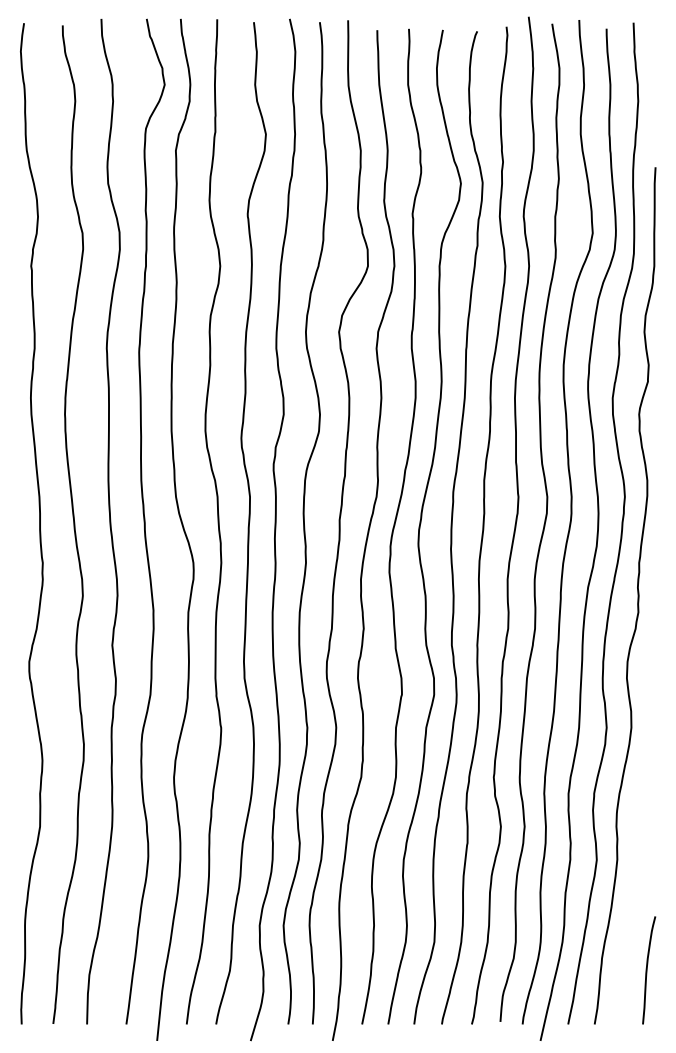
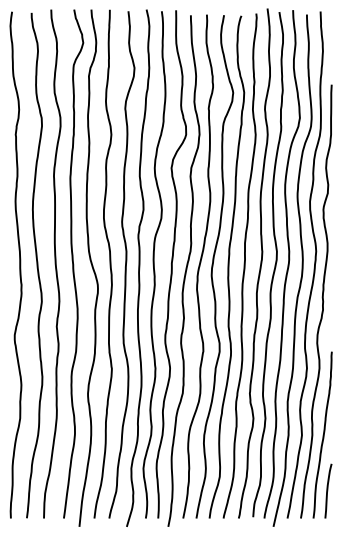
curve: (639, 858) -> (323, 434), added

